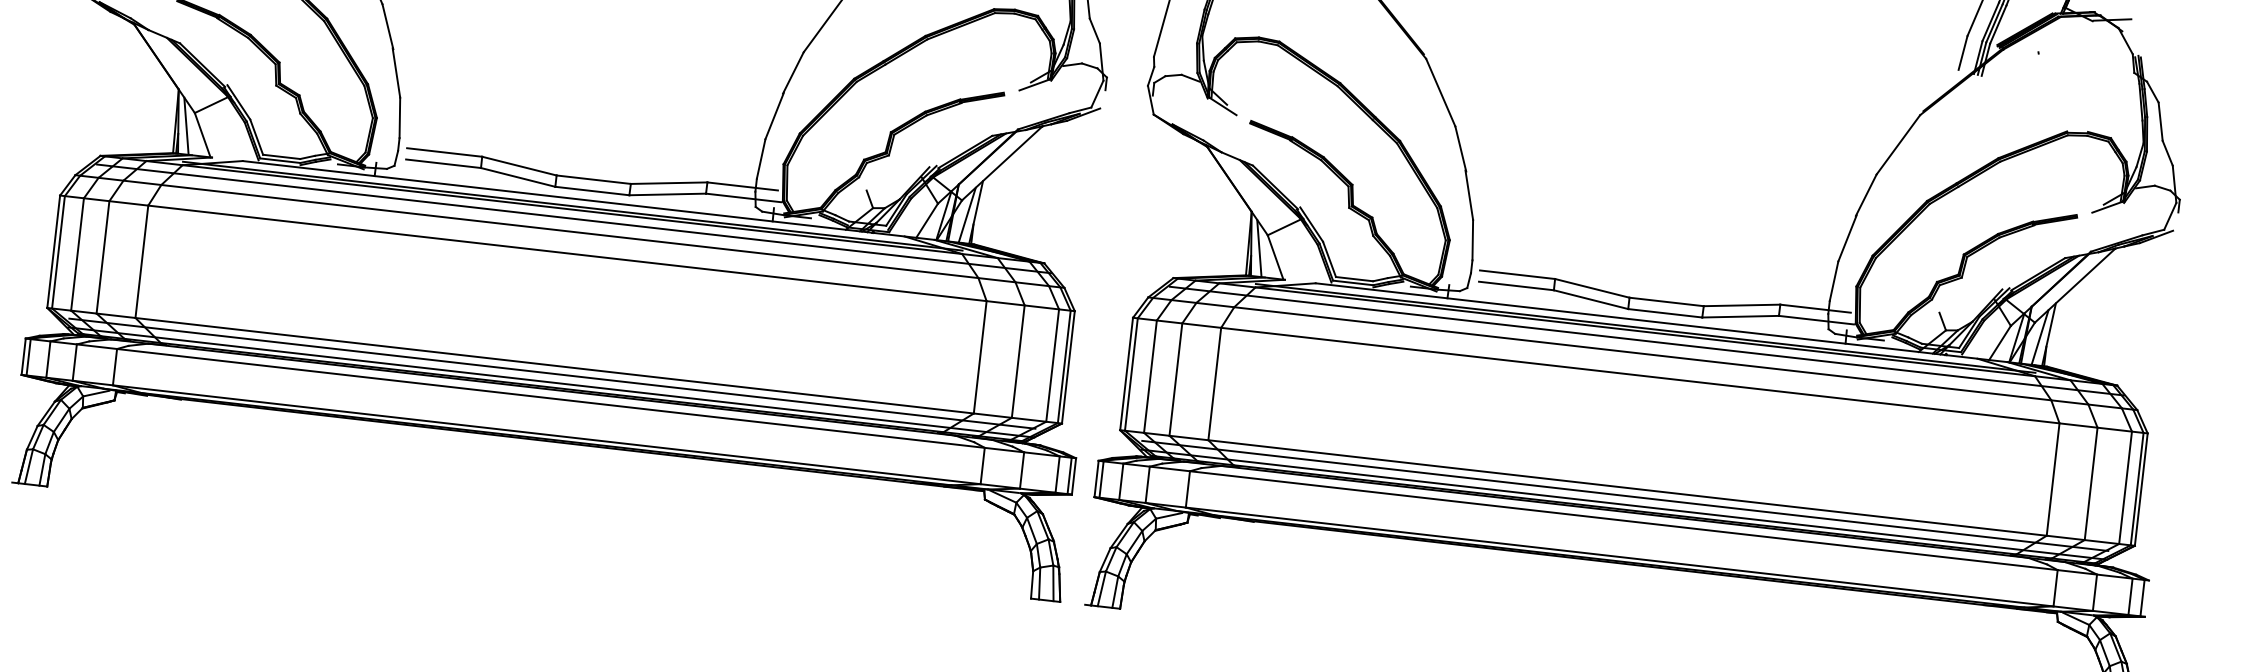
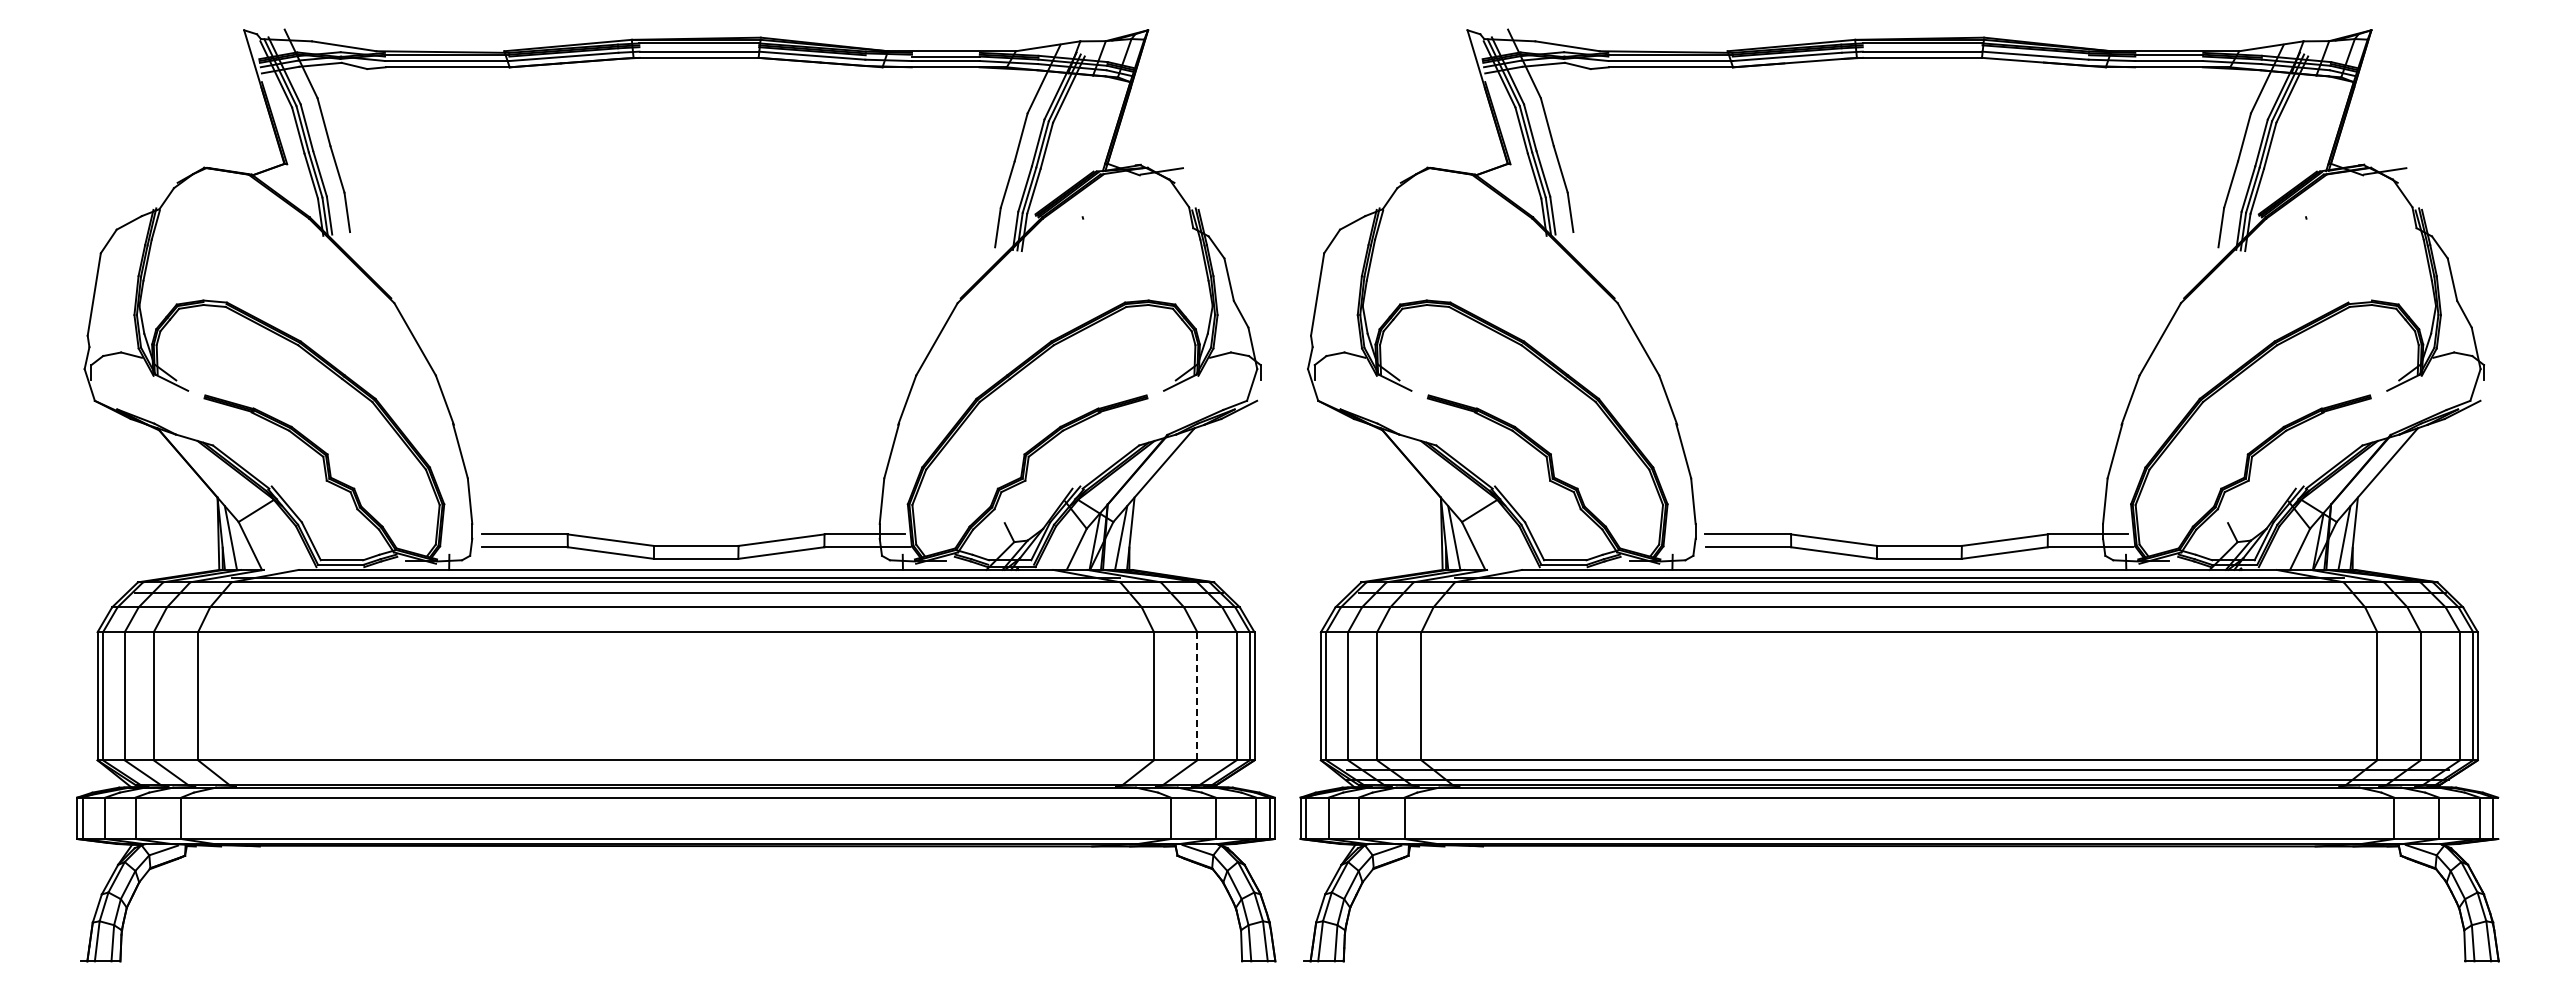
line: (1018, 361) -> (1197, 696), solid -> dashed
line: (552, 373) -> (674, 769), removed
line: (551, 382) -> (674, 779), removed

